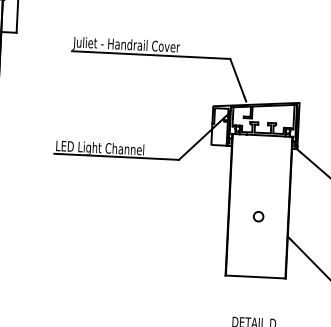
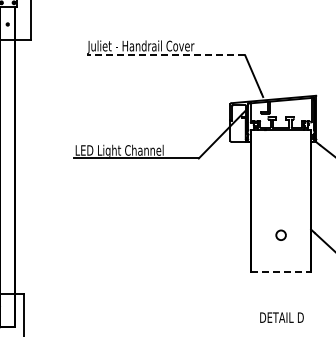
line: (150, 55) -> (165, 55), solid -> dashed
circle: (258, 215) -> (280, 234), moved
line: (256, 276) -> (281, 271), solid -> dashed

